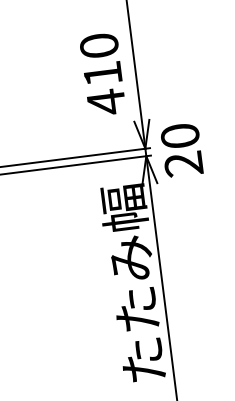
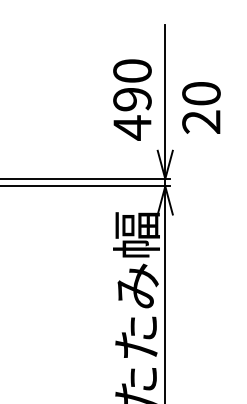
text: (102, 74) -> (132, 99), 410 -> 490
text: (181, 149) -> (201, 107), moved

